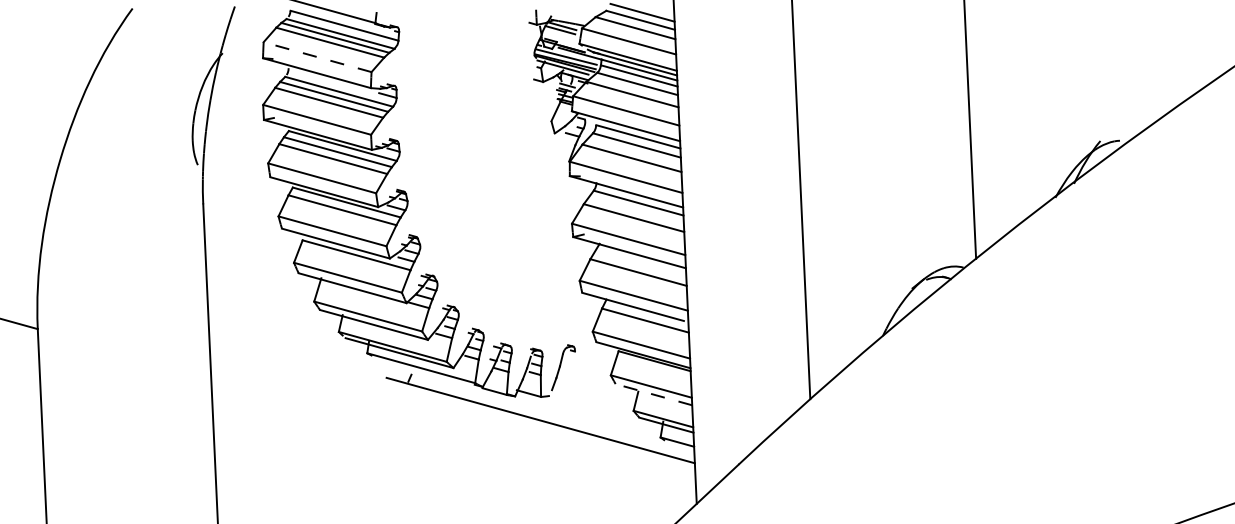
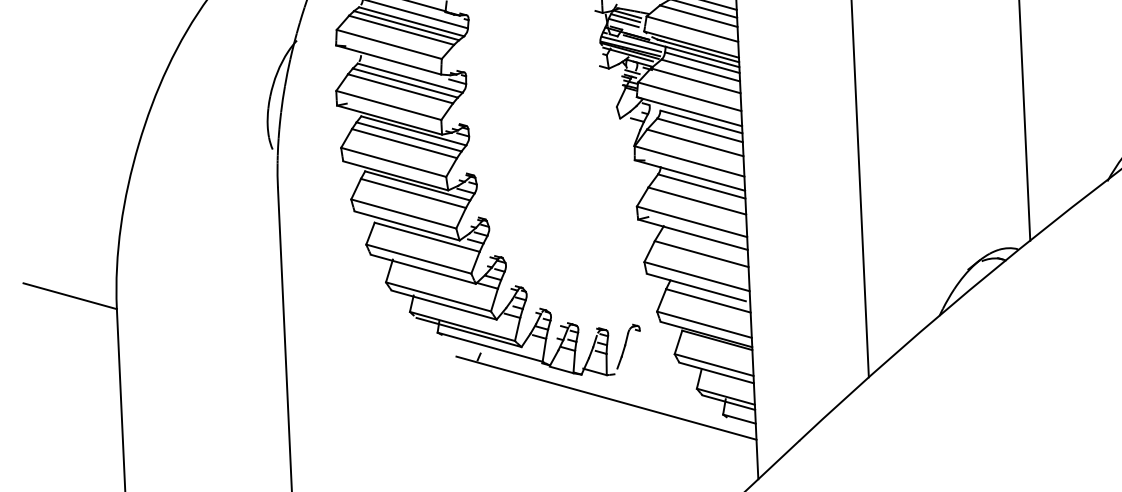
line: (558, 34) -> (623, 22), added
line: (317, 57) -> (389, 44), dashed -> solid
line: (653, 394) -> (716, 372), dashed -> solid

